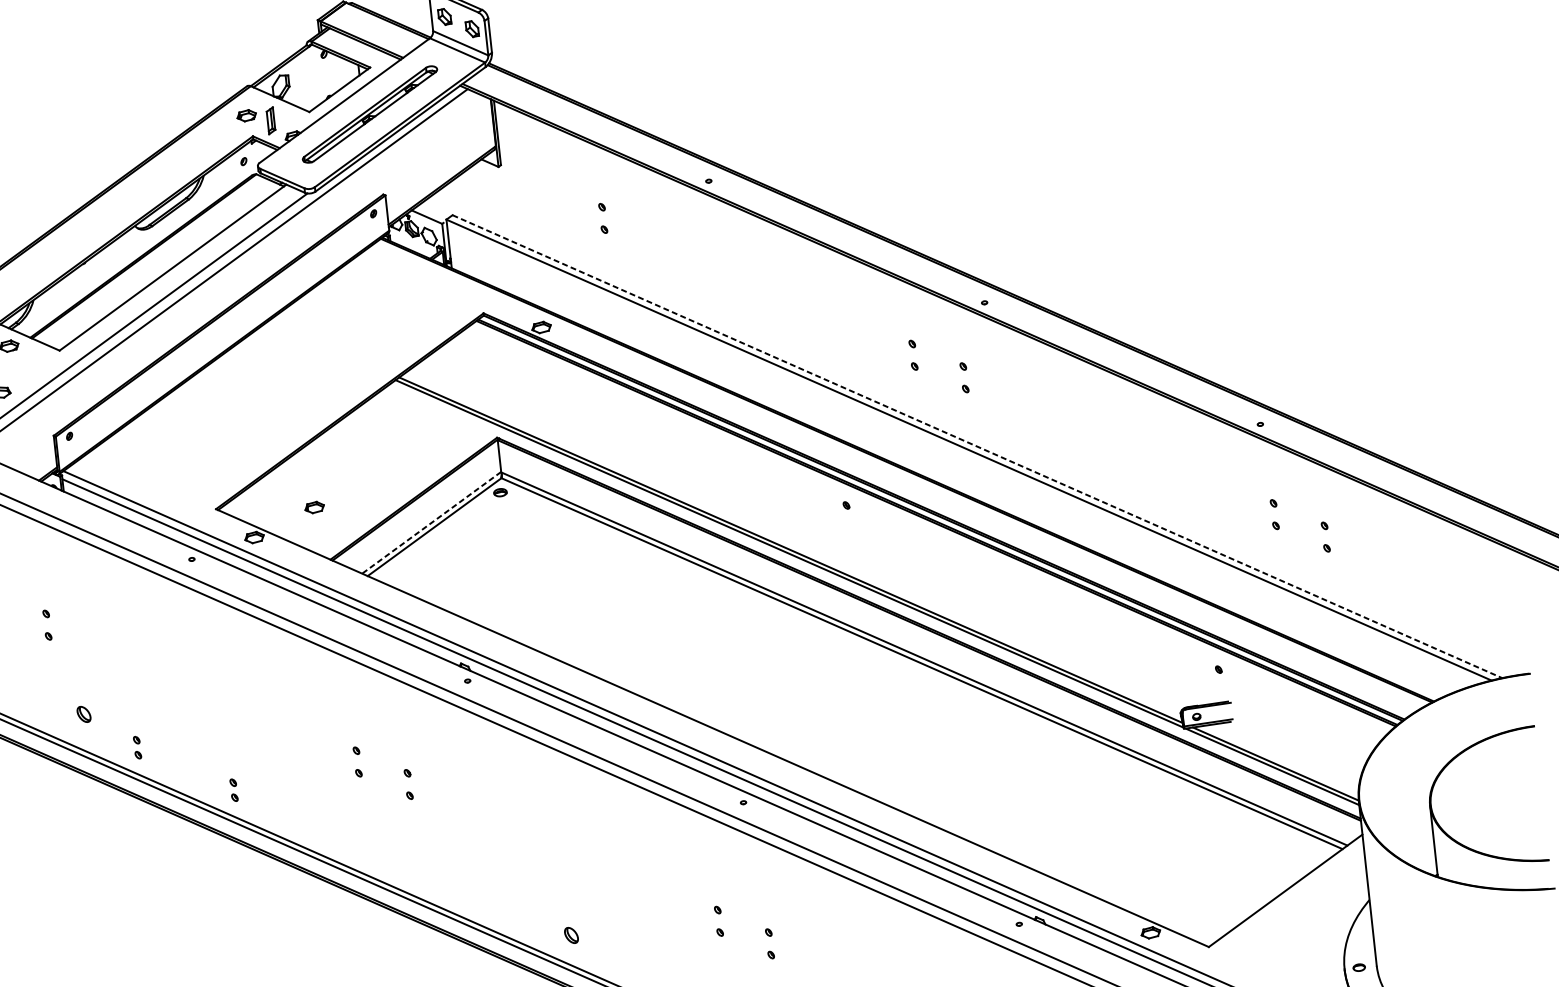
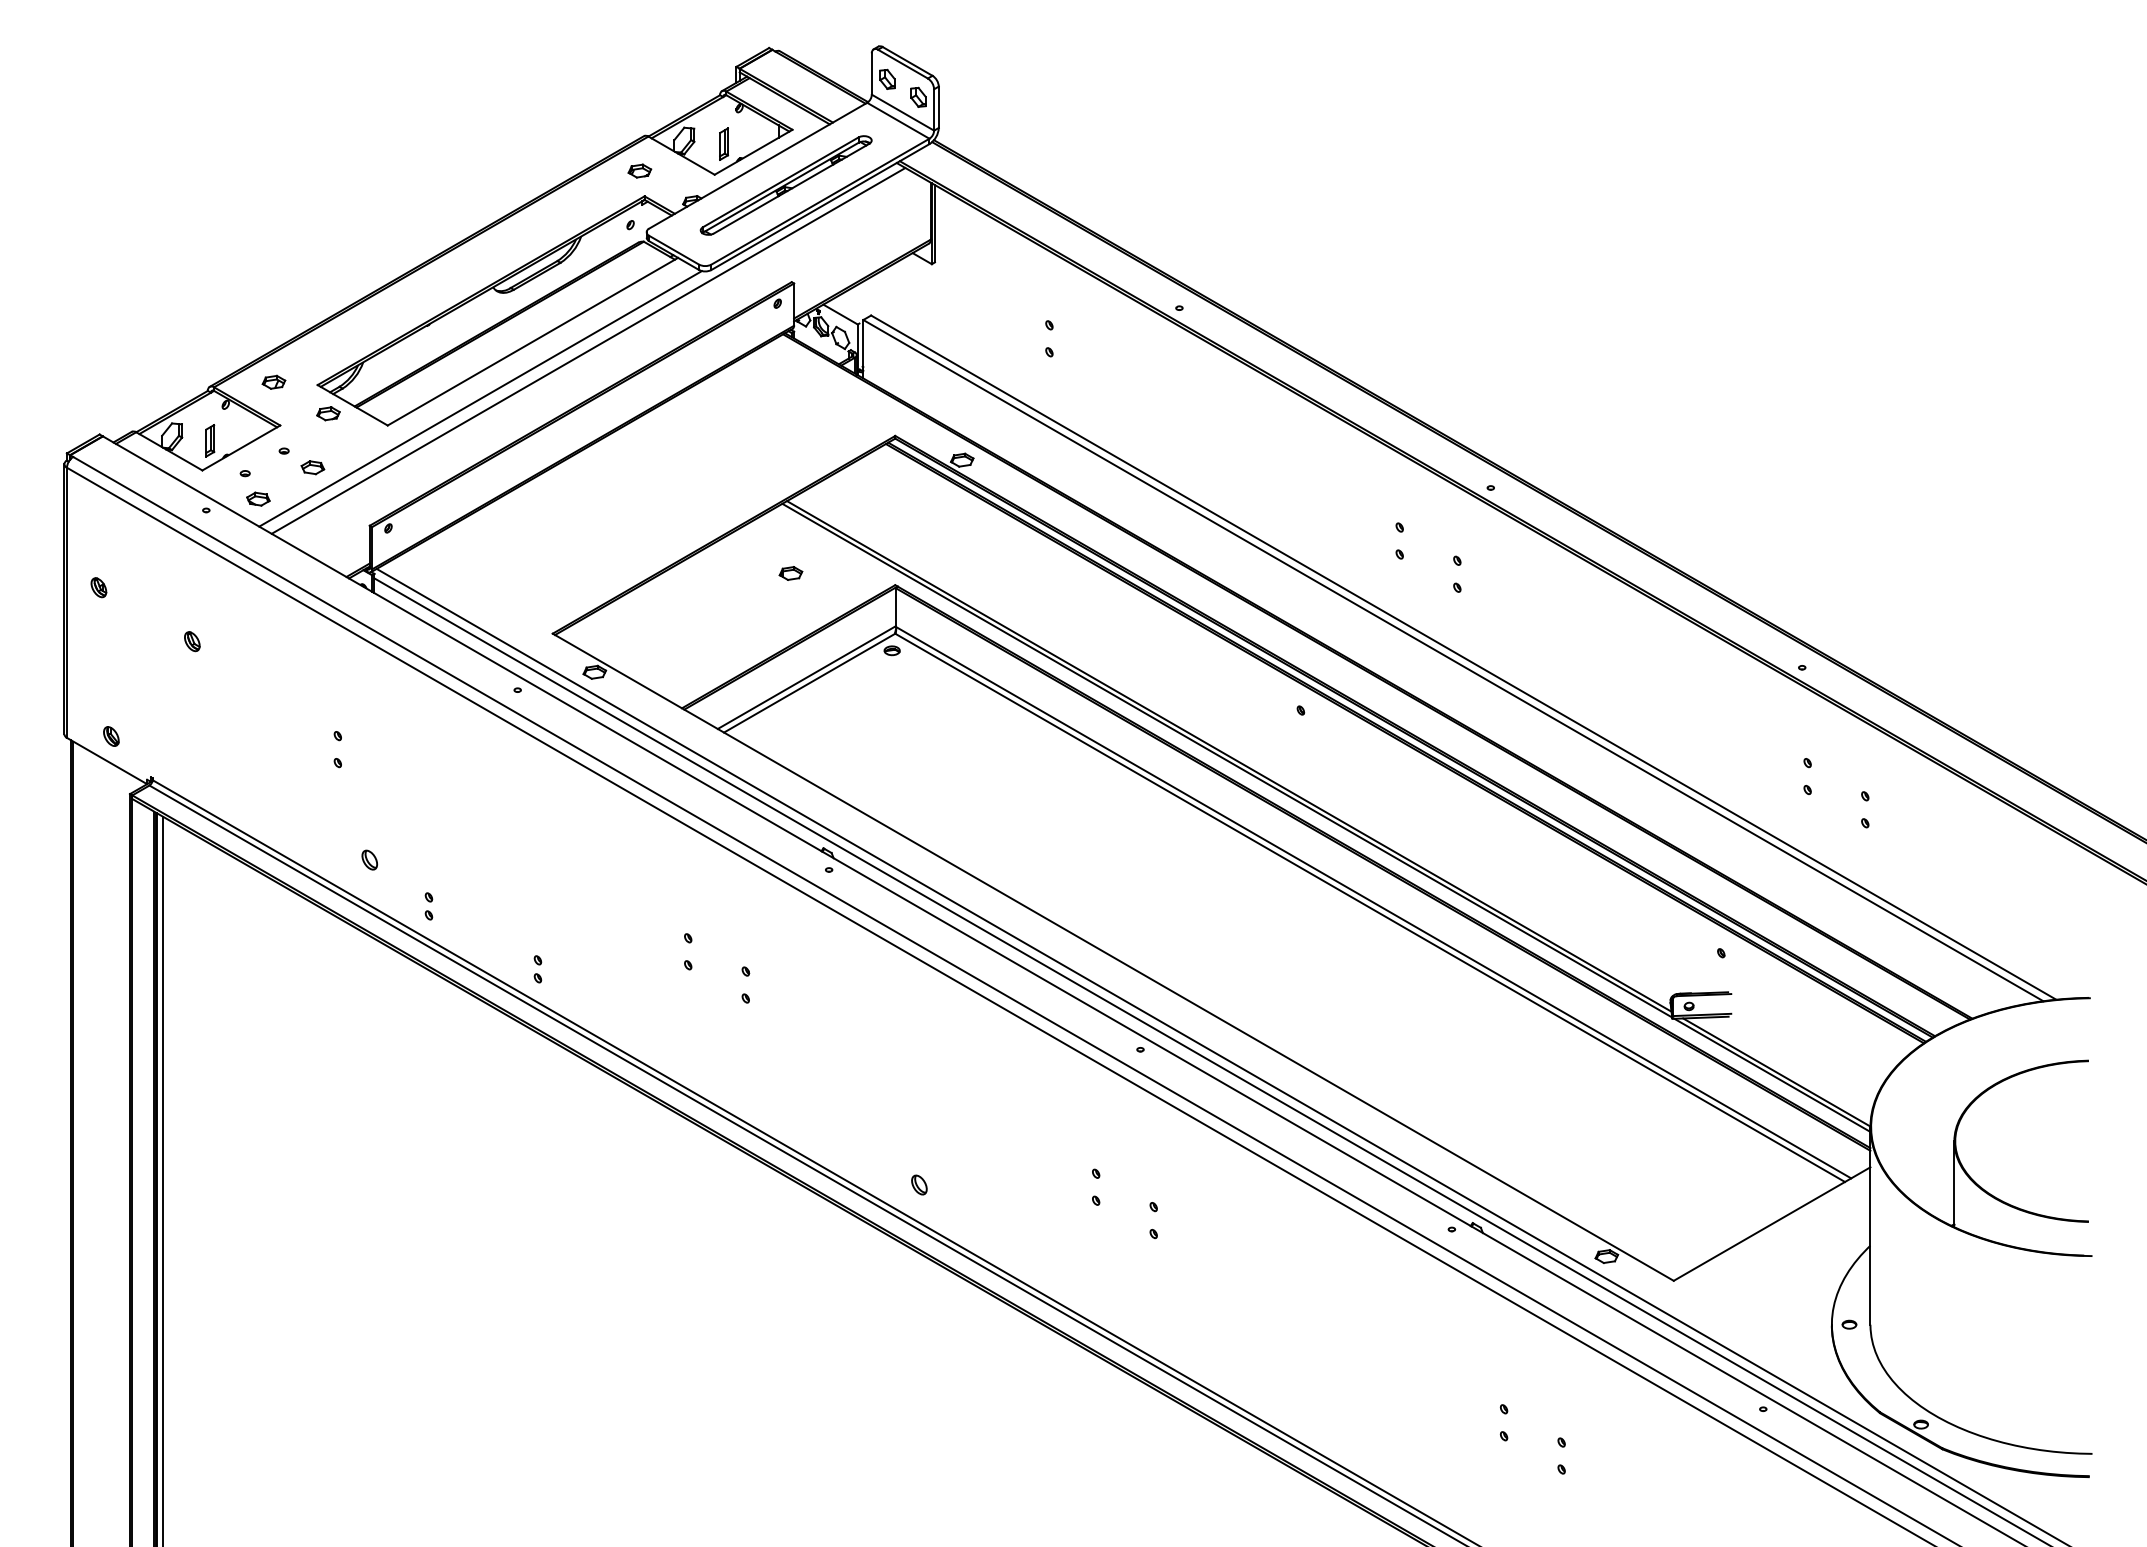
part: (271, 120) -> (724, 143), moved
line: (978, 446) -> (1464, 657), dashed -> solid
part: (314, 507) -> (790, 573), moved
line: (431, 522) -> (806, 677), dashed -> solid

